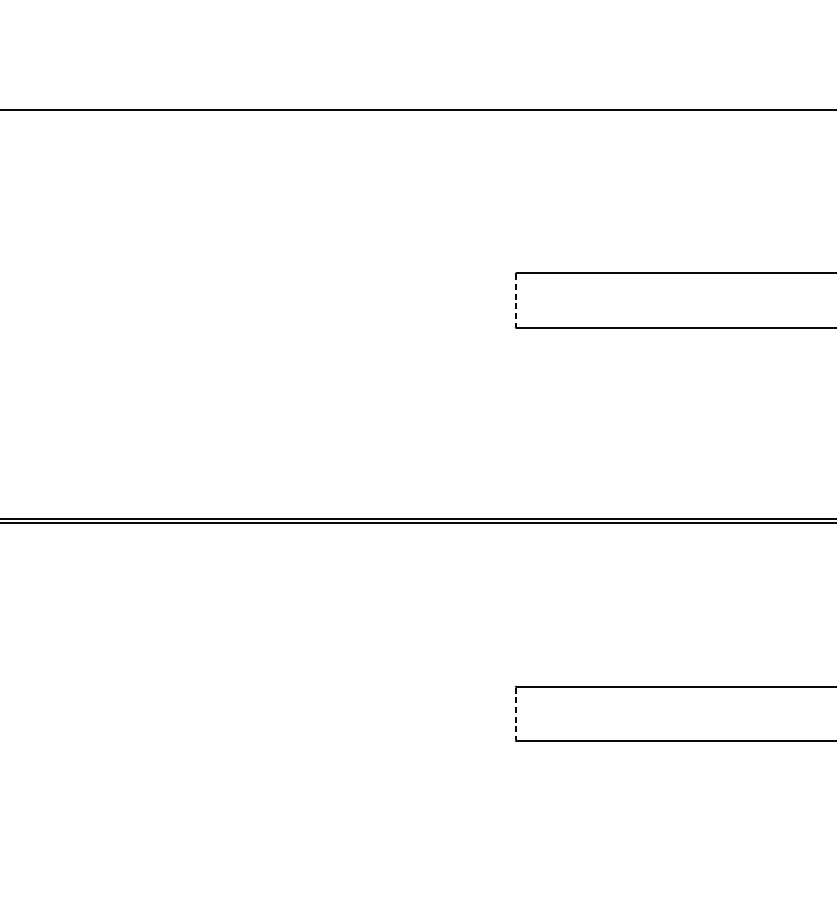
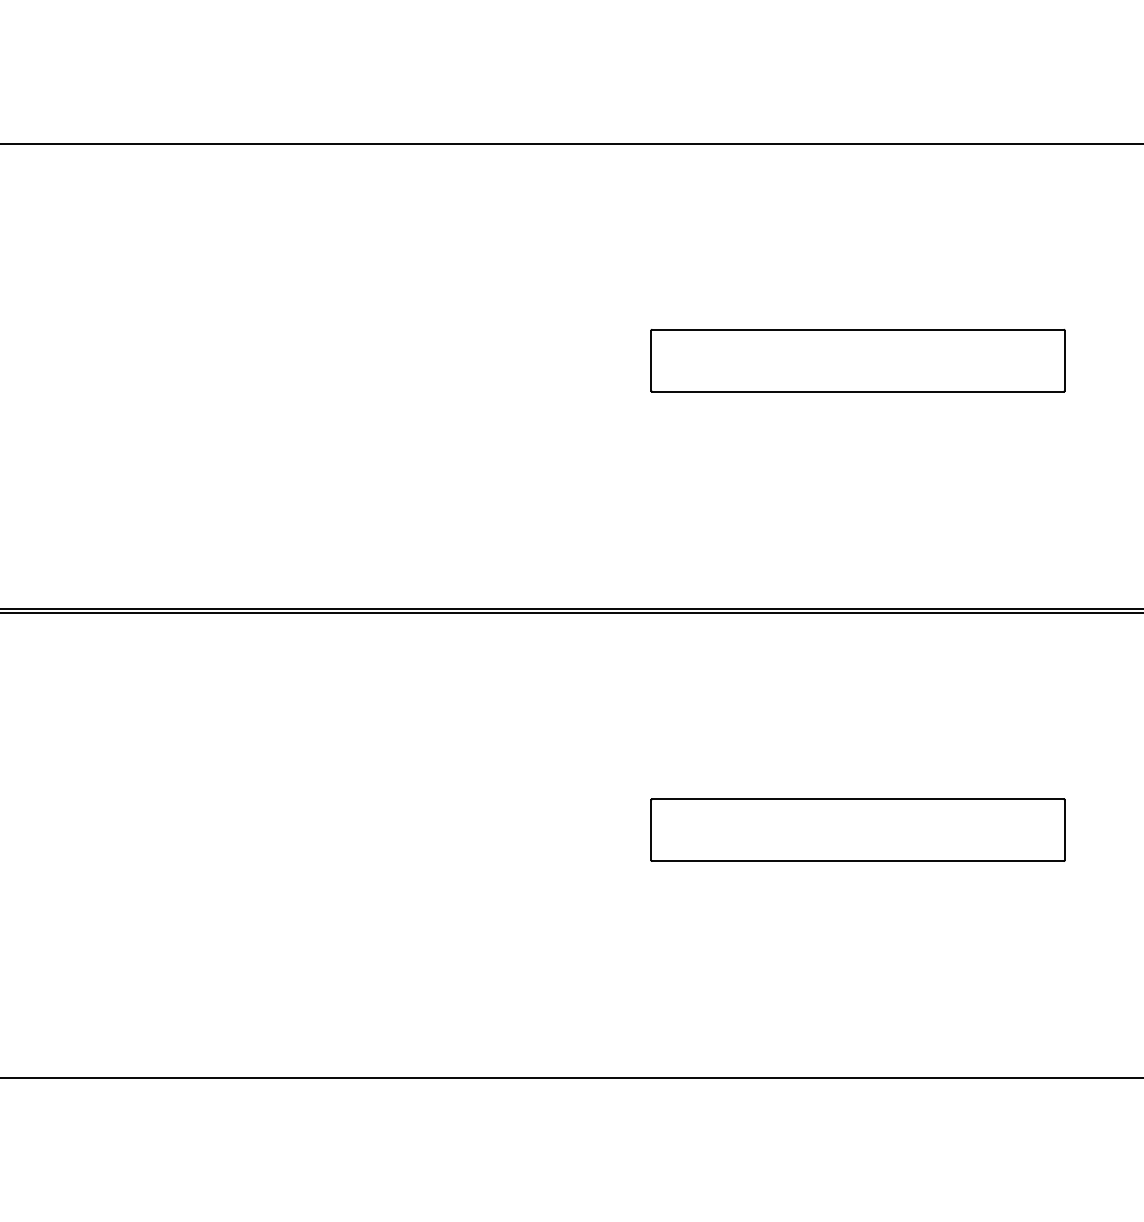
line: (515, 300) -> (651, 360), dashed -> solid
line: (515, 714) -> (651, 830), dashed -> solid

